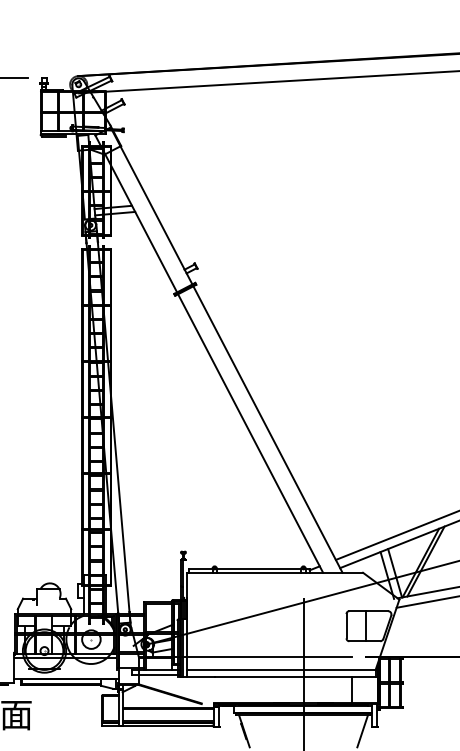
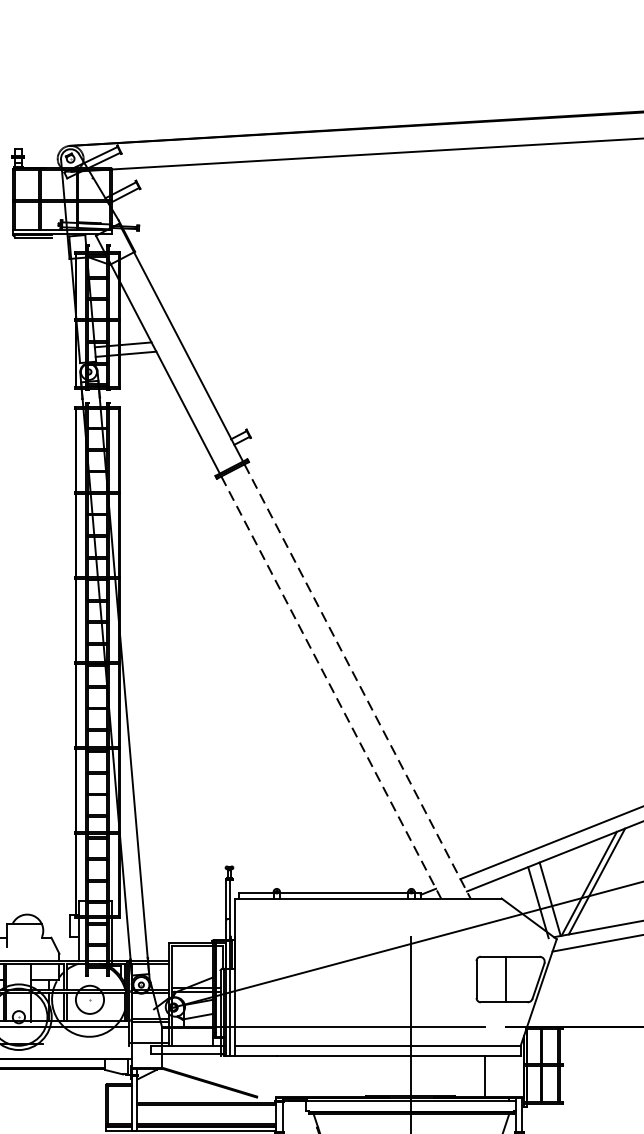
line: (268, 429) -> (358, 681), solid -> dashed
line: (250, 433) -> (331, 687), solid -> dashed

